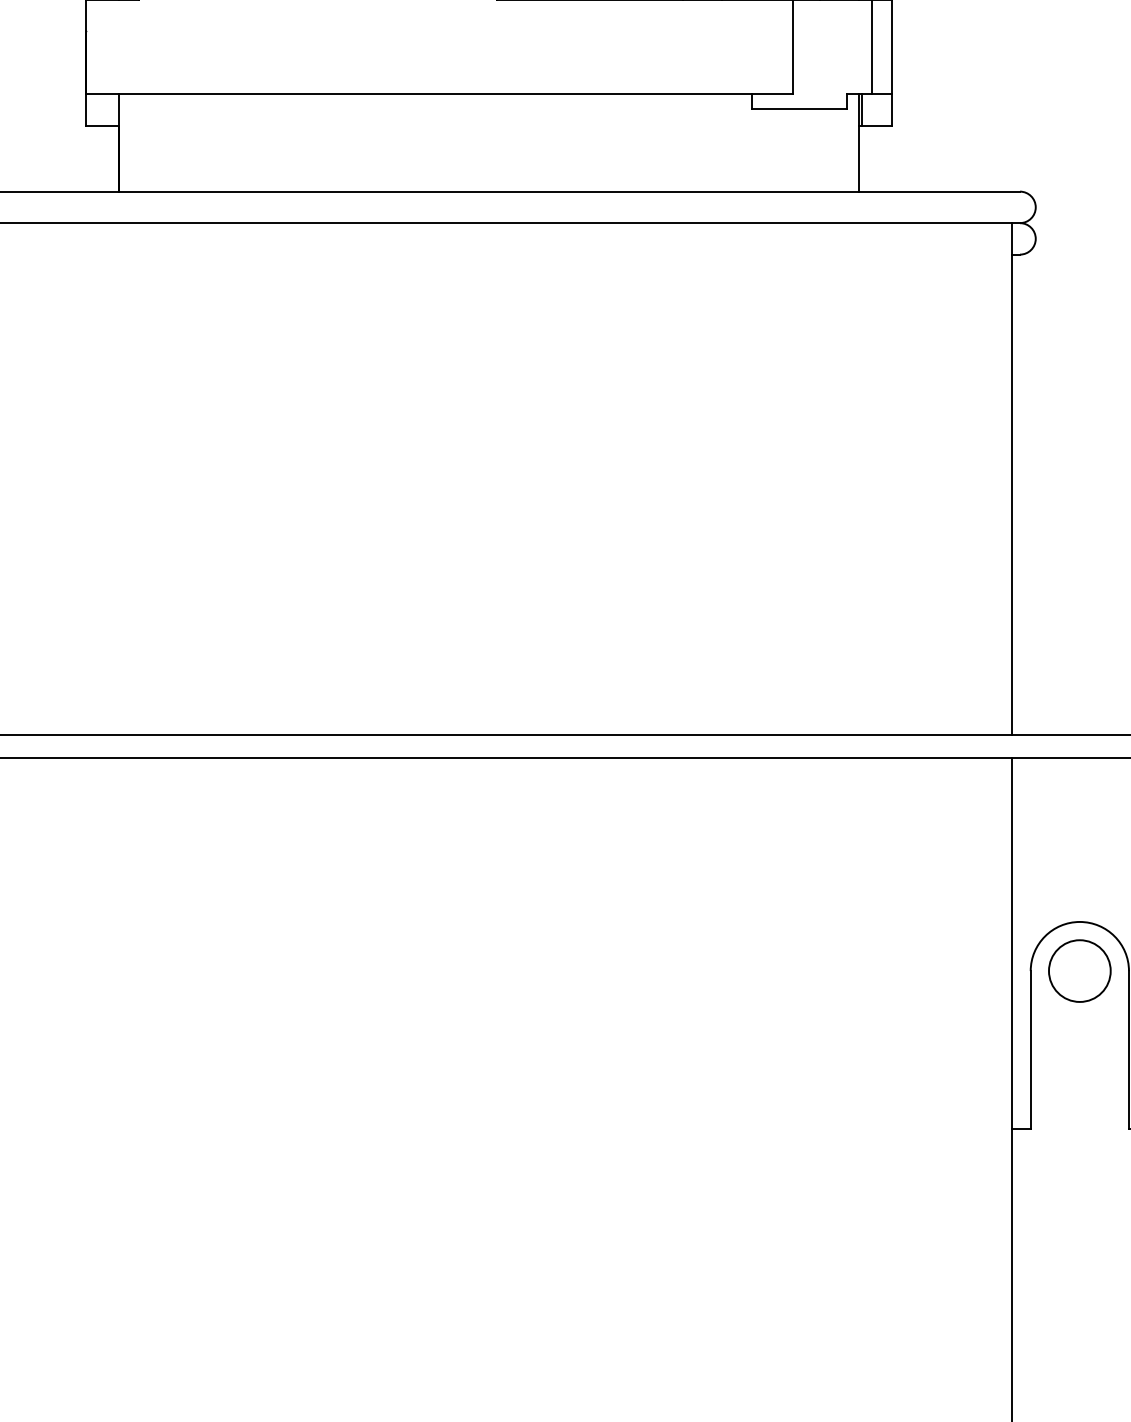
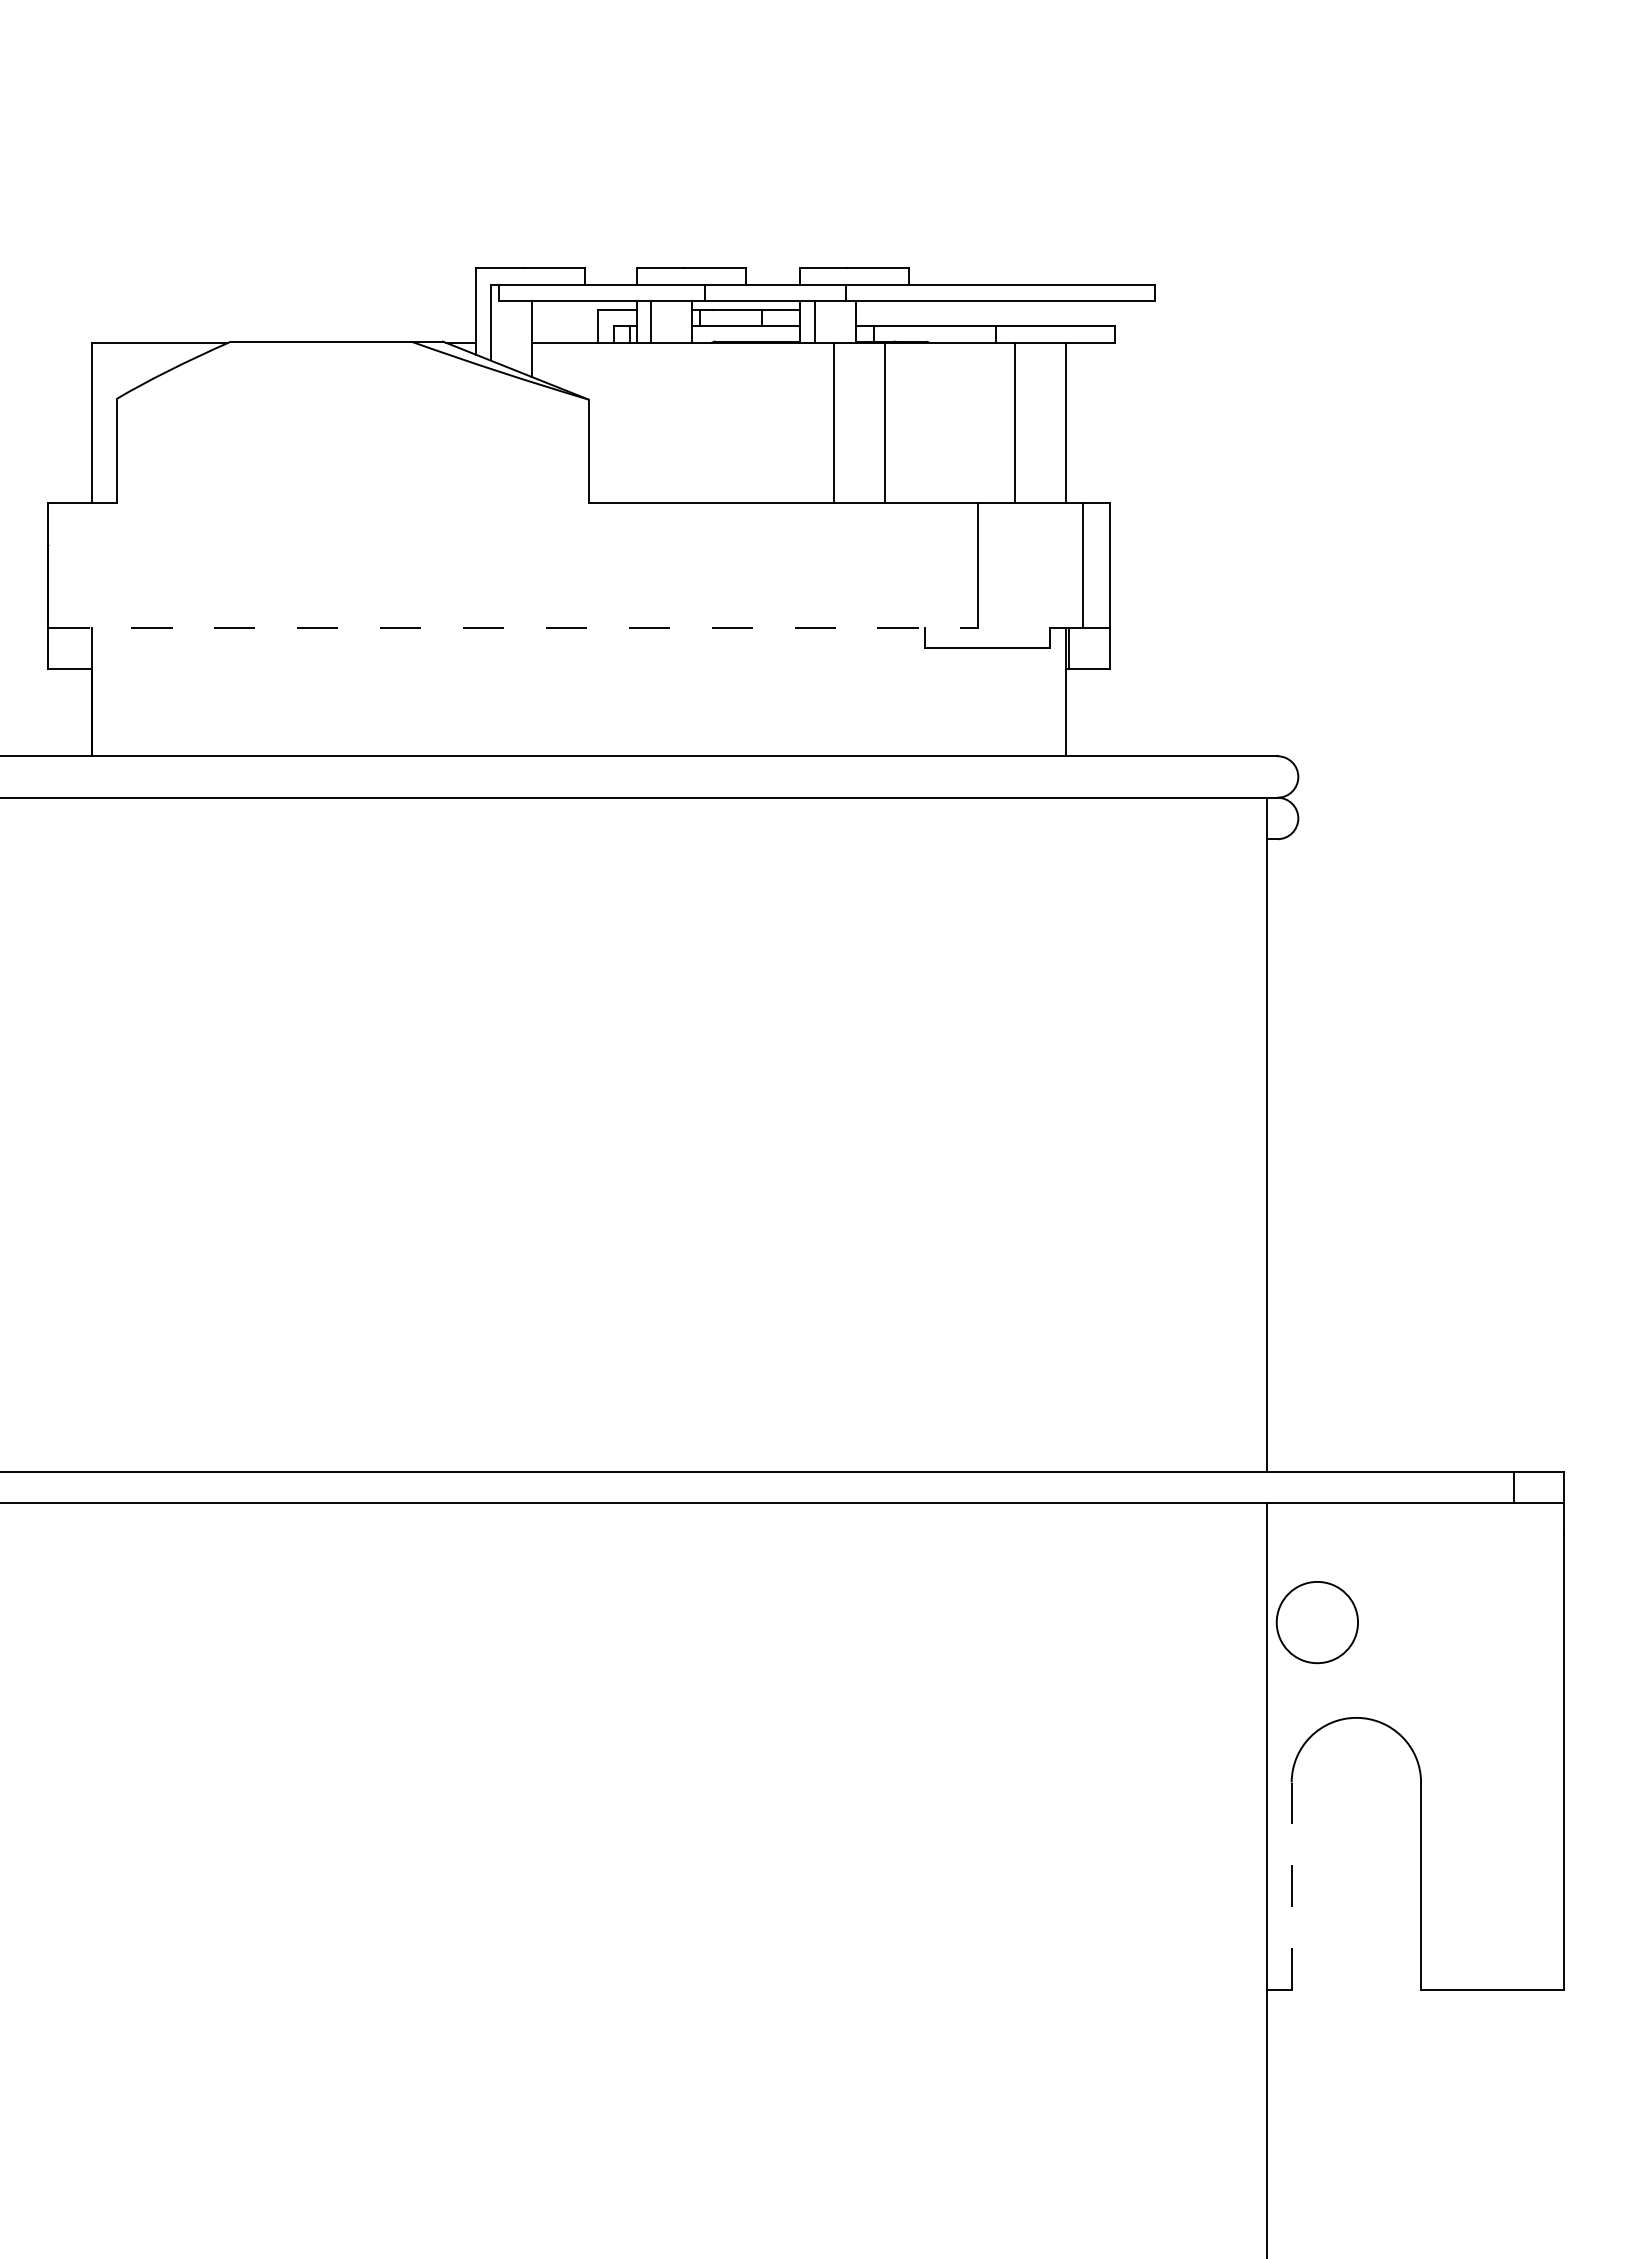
line: (439, 93) -> (513, 627), solid -> dashed
circle: (1079, 971) -> (1316, 1622), moved
line: (1030, 1050) -> (1291, 1886), solid -> dashed

